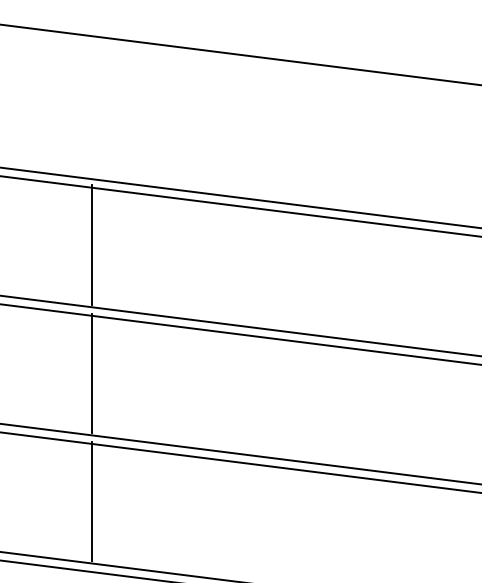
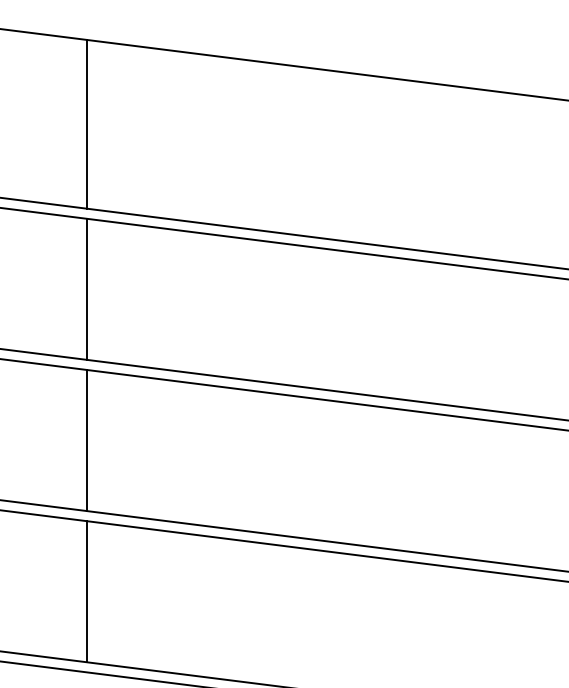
line: (74, 104) -> (87, 123), added
line: (92, 244) -> (87, 288), moved
line: (91, 373) -> (87, 440), moved
line: (91, 501) -> (87, 591), moved

